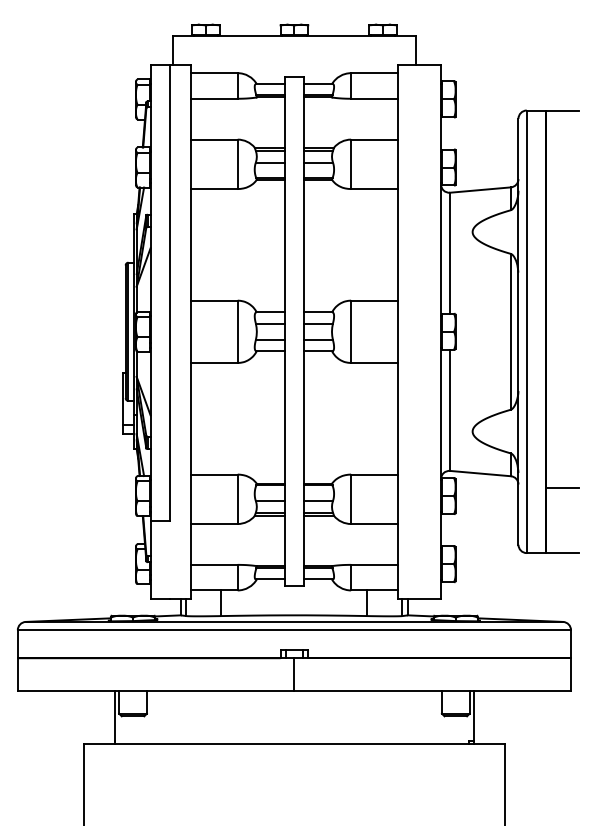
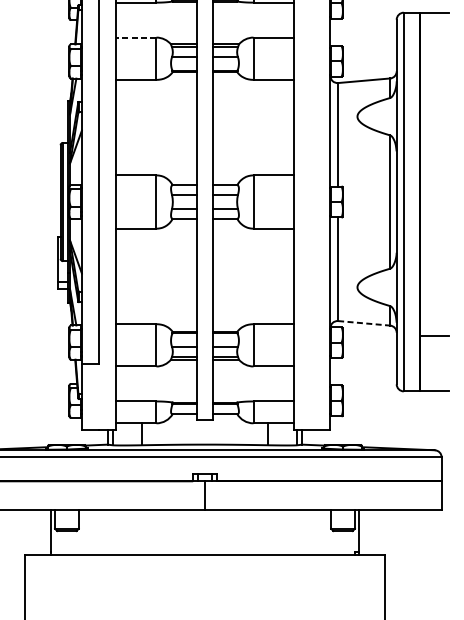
line: (214, 139) -> (136, 37), solid -> dashed
line: (480, 473) -> (364, 323), solid -> dashed

